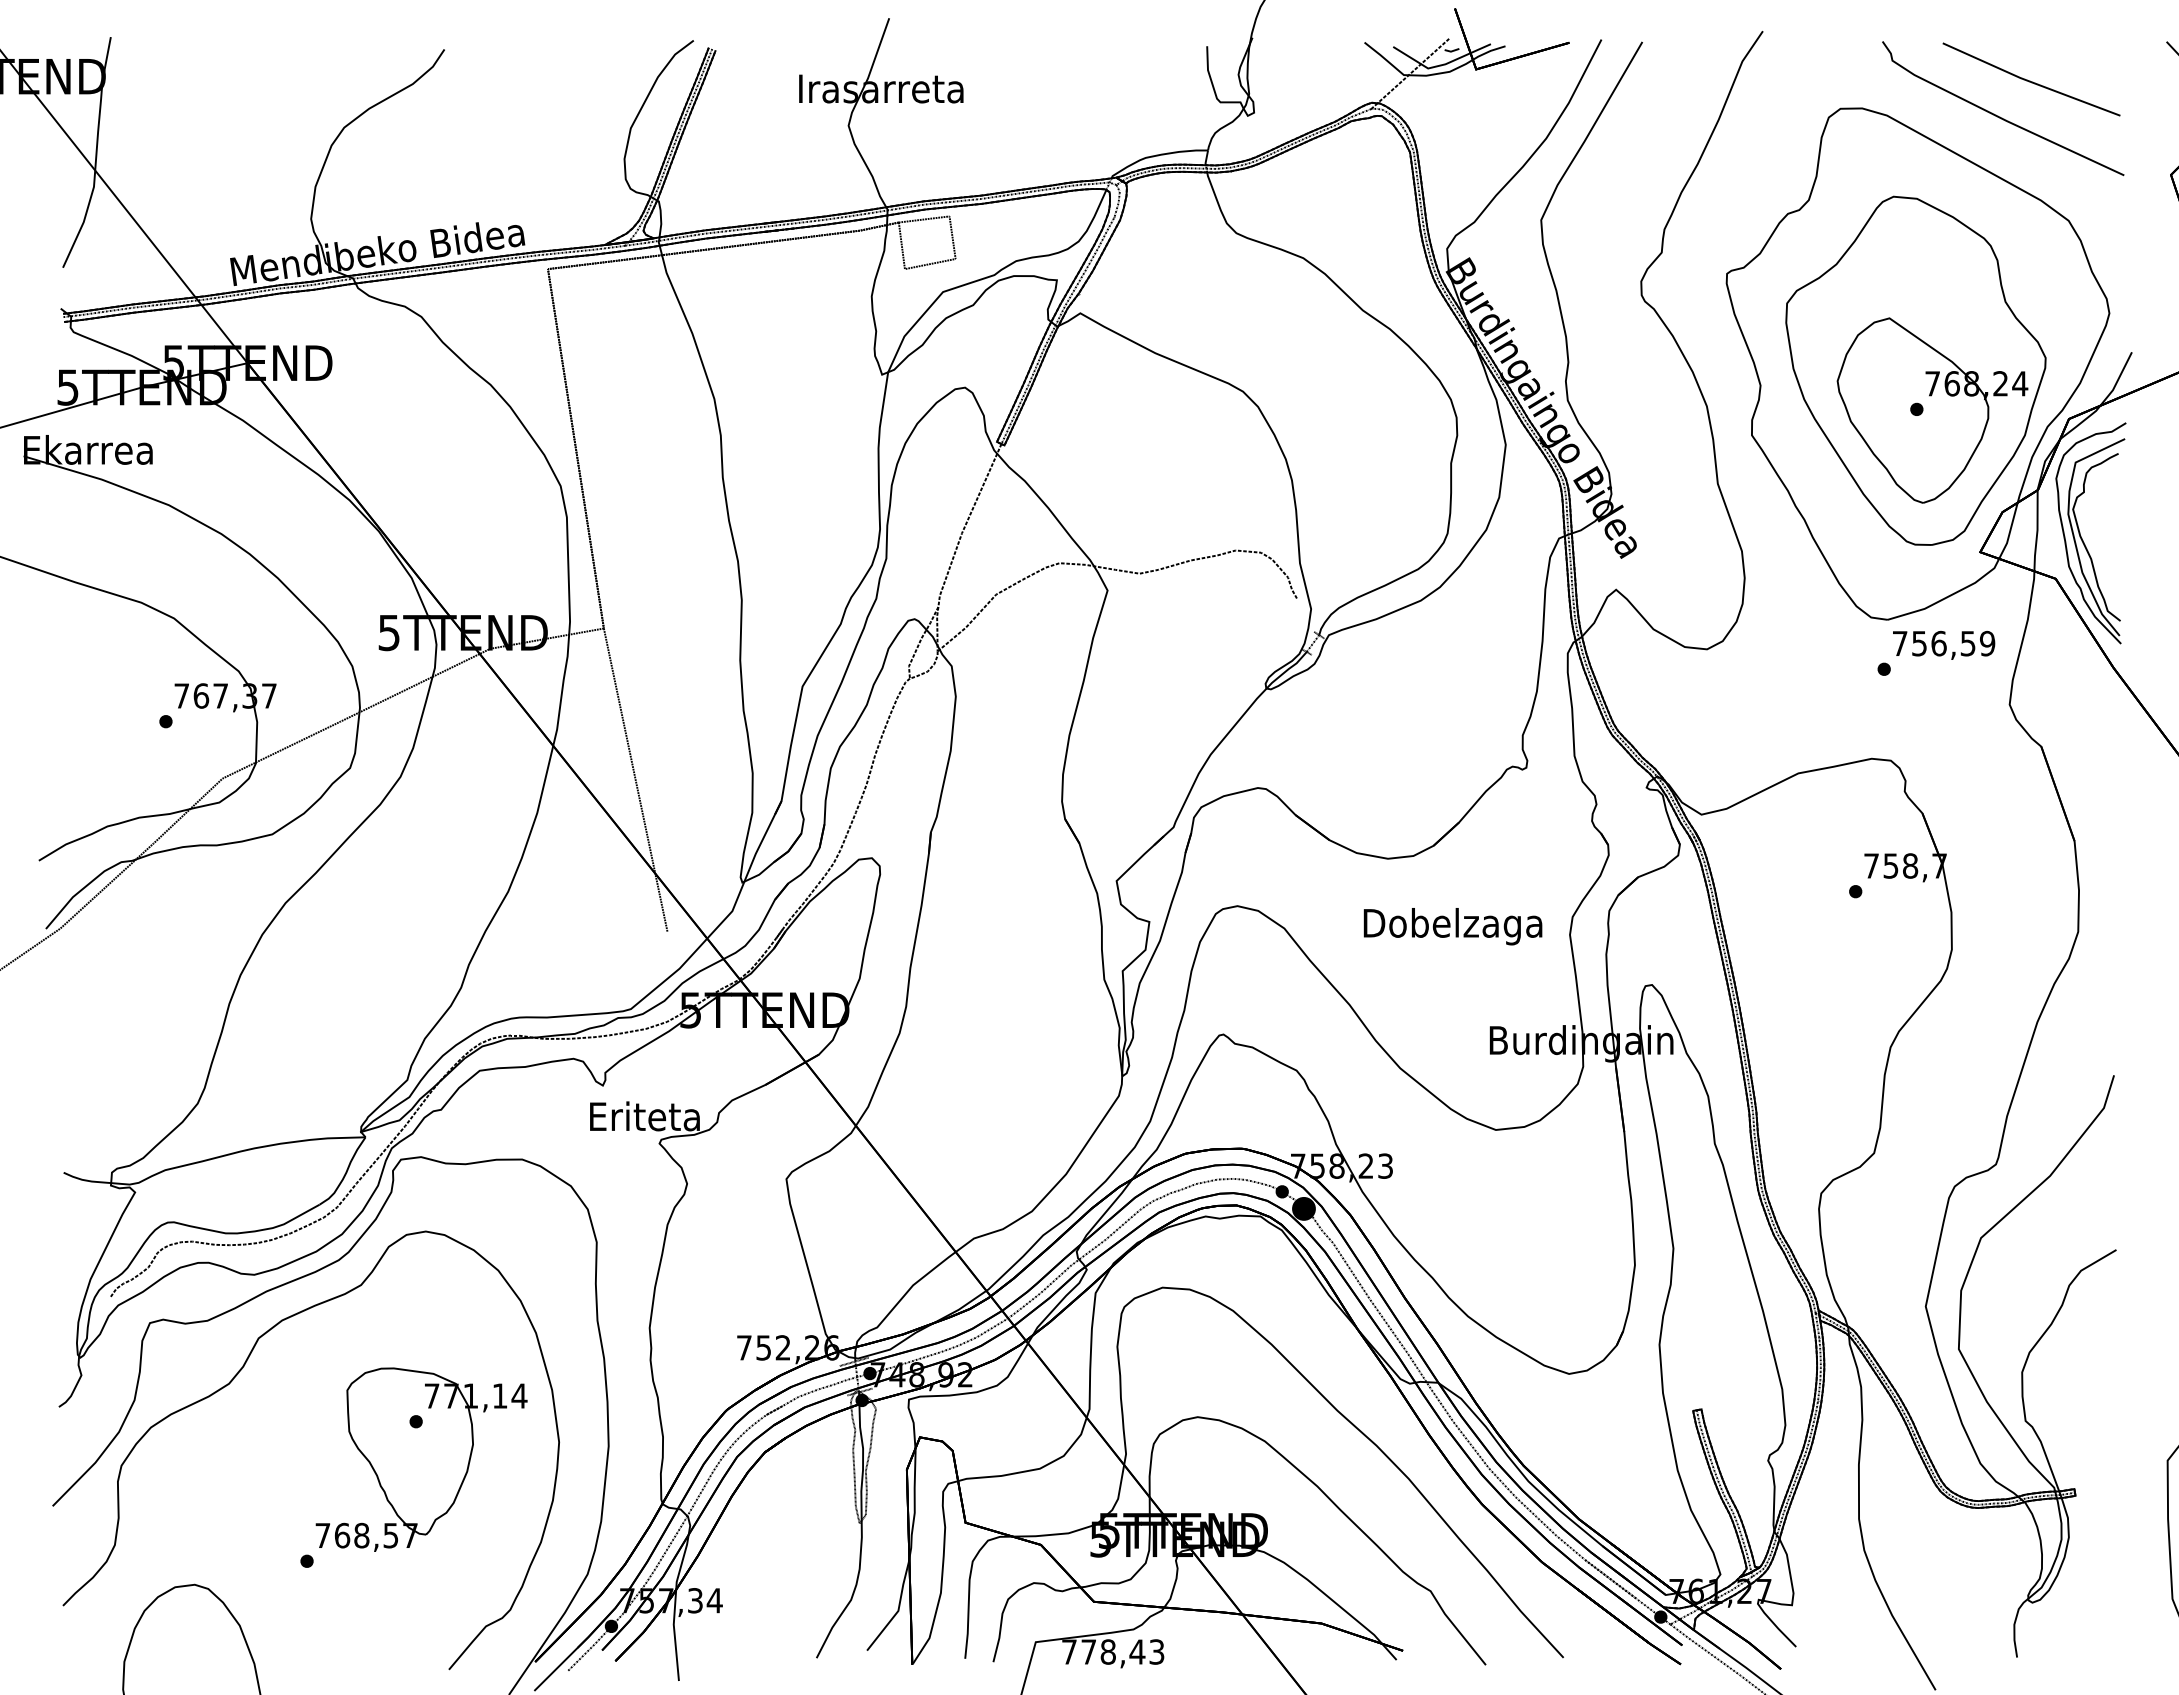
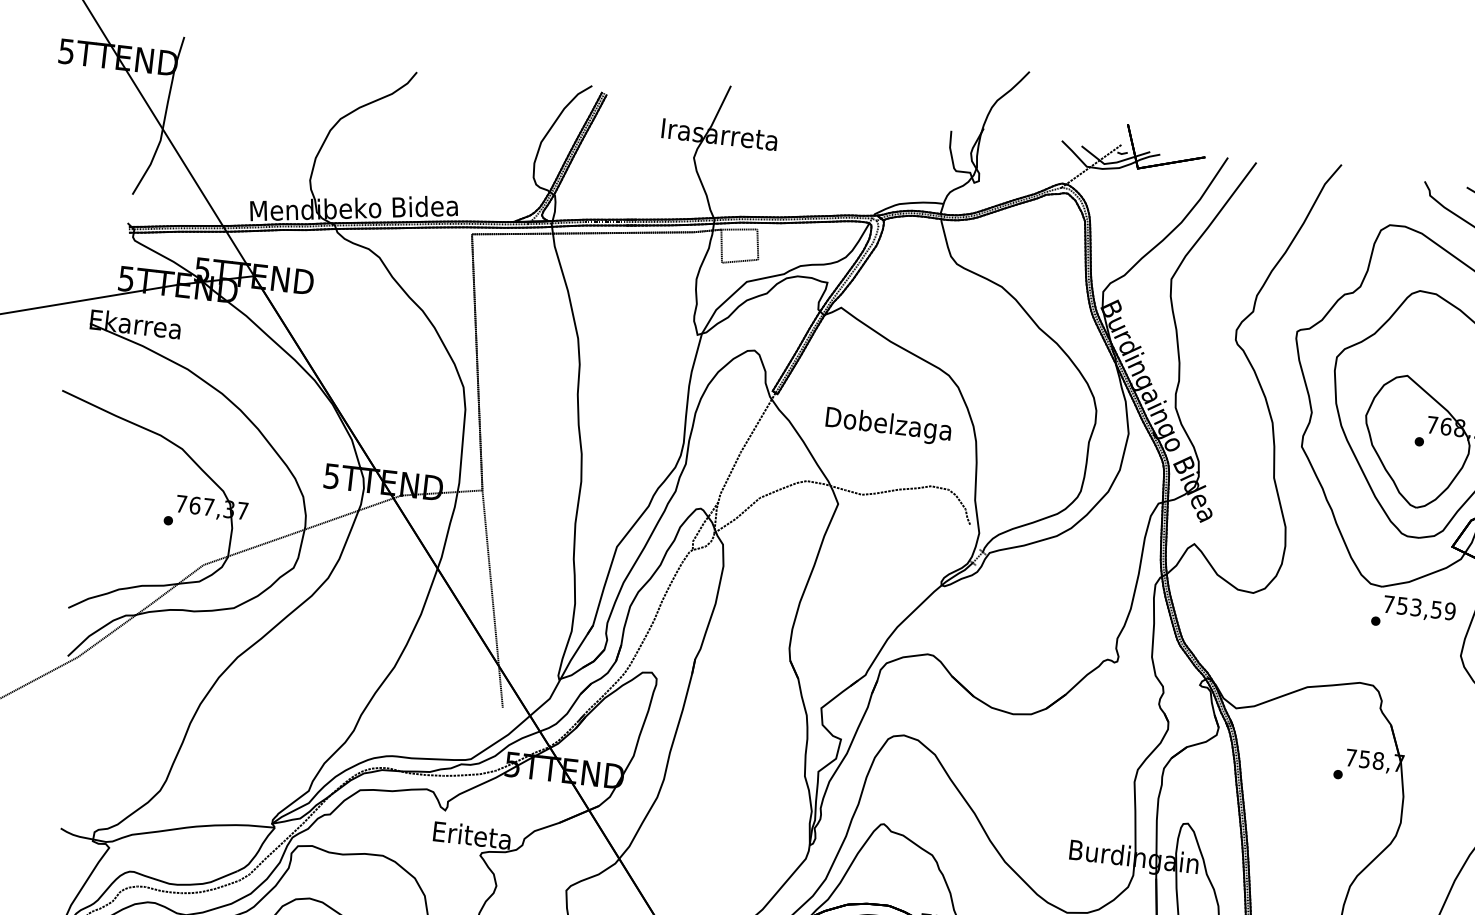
text: (1938, 643) -> (1415, 607), 756,59 -> 753,59
text: (1452, 926) -> (888, 426), moved

